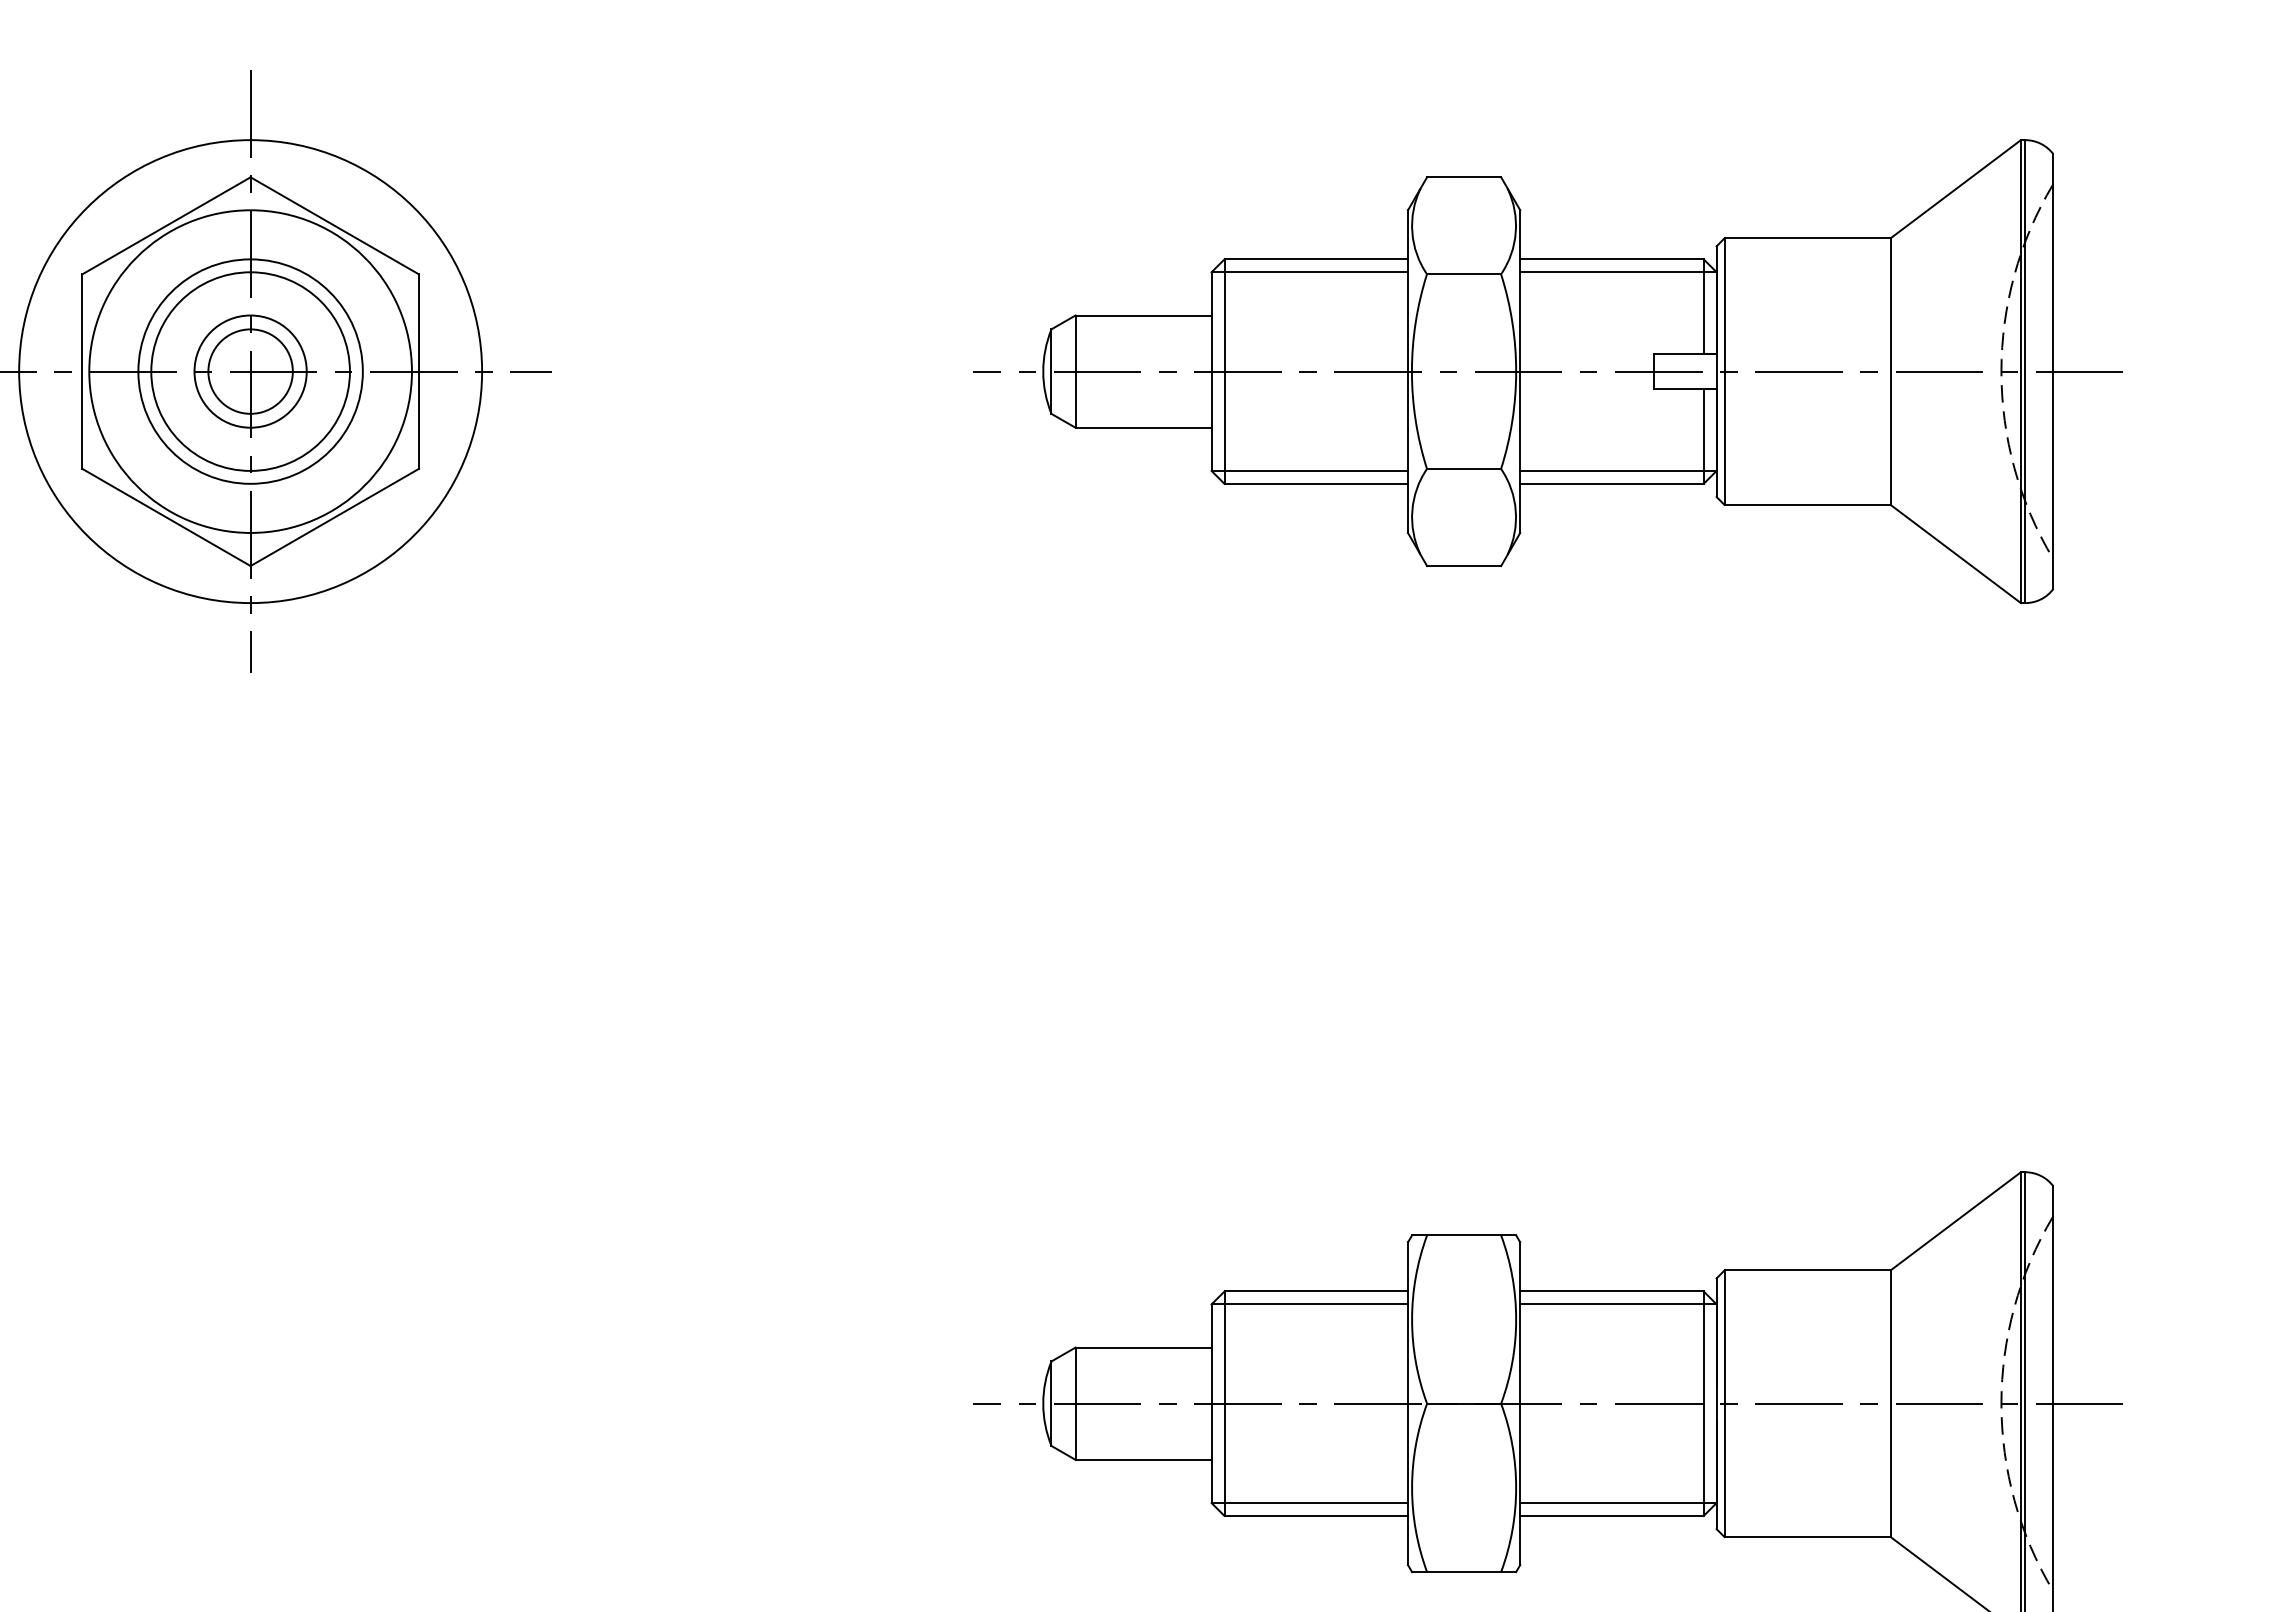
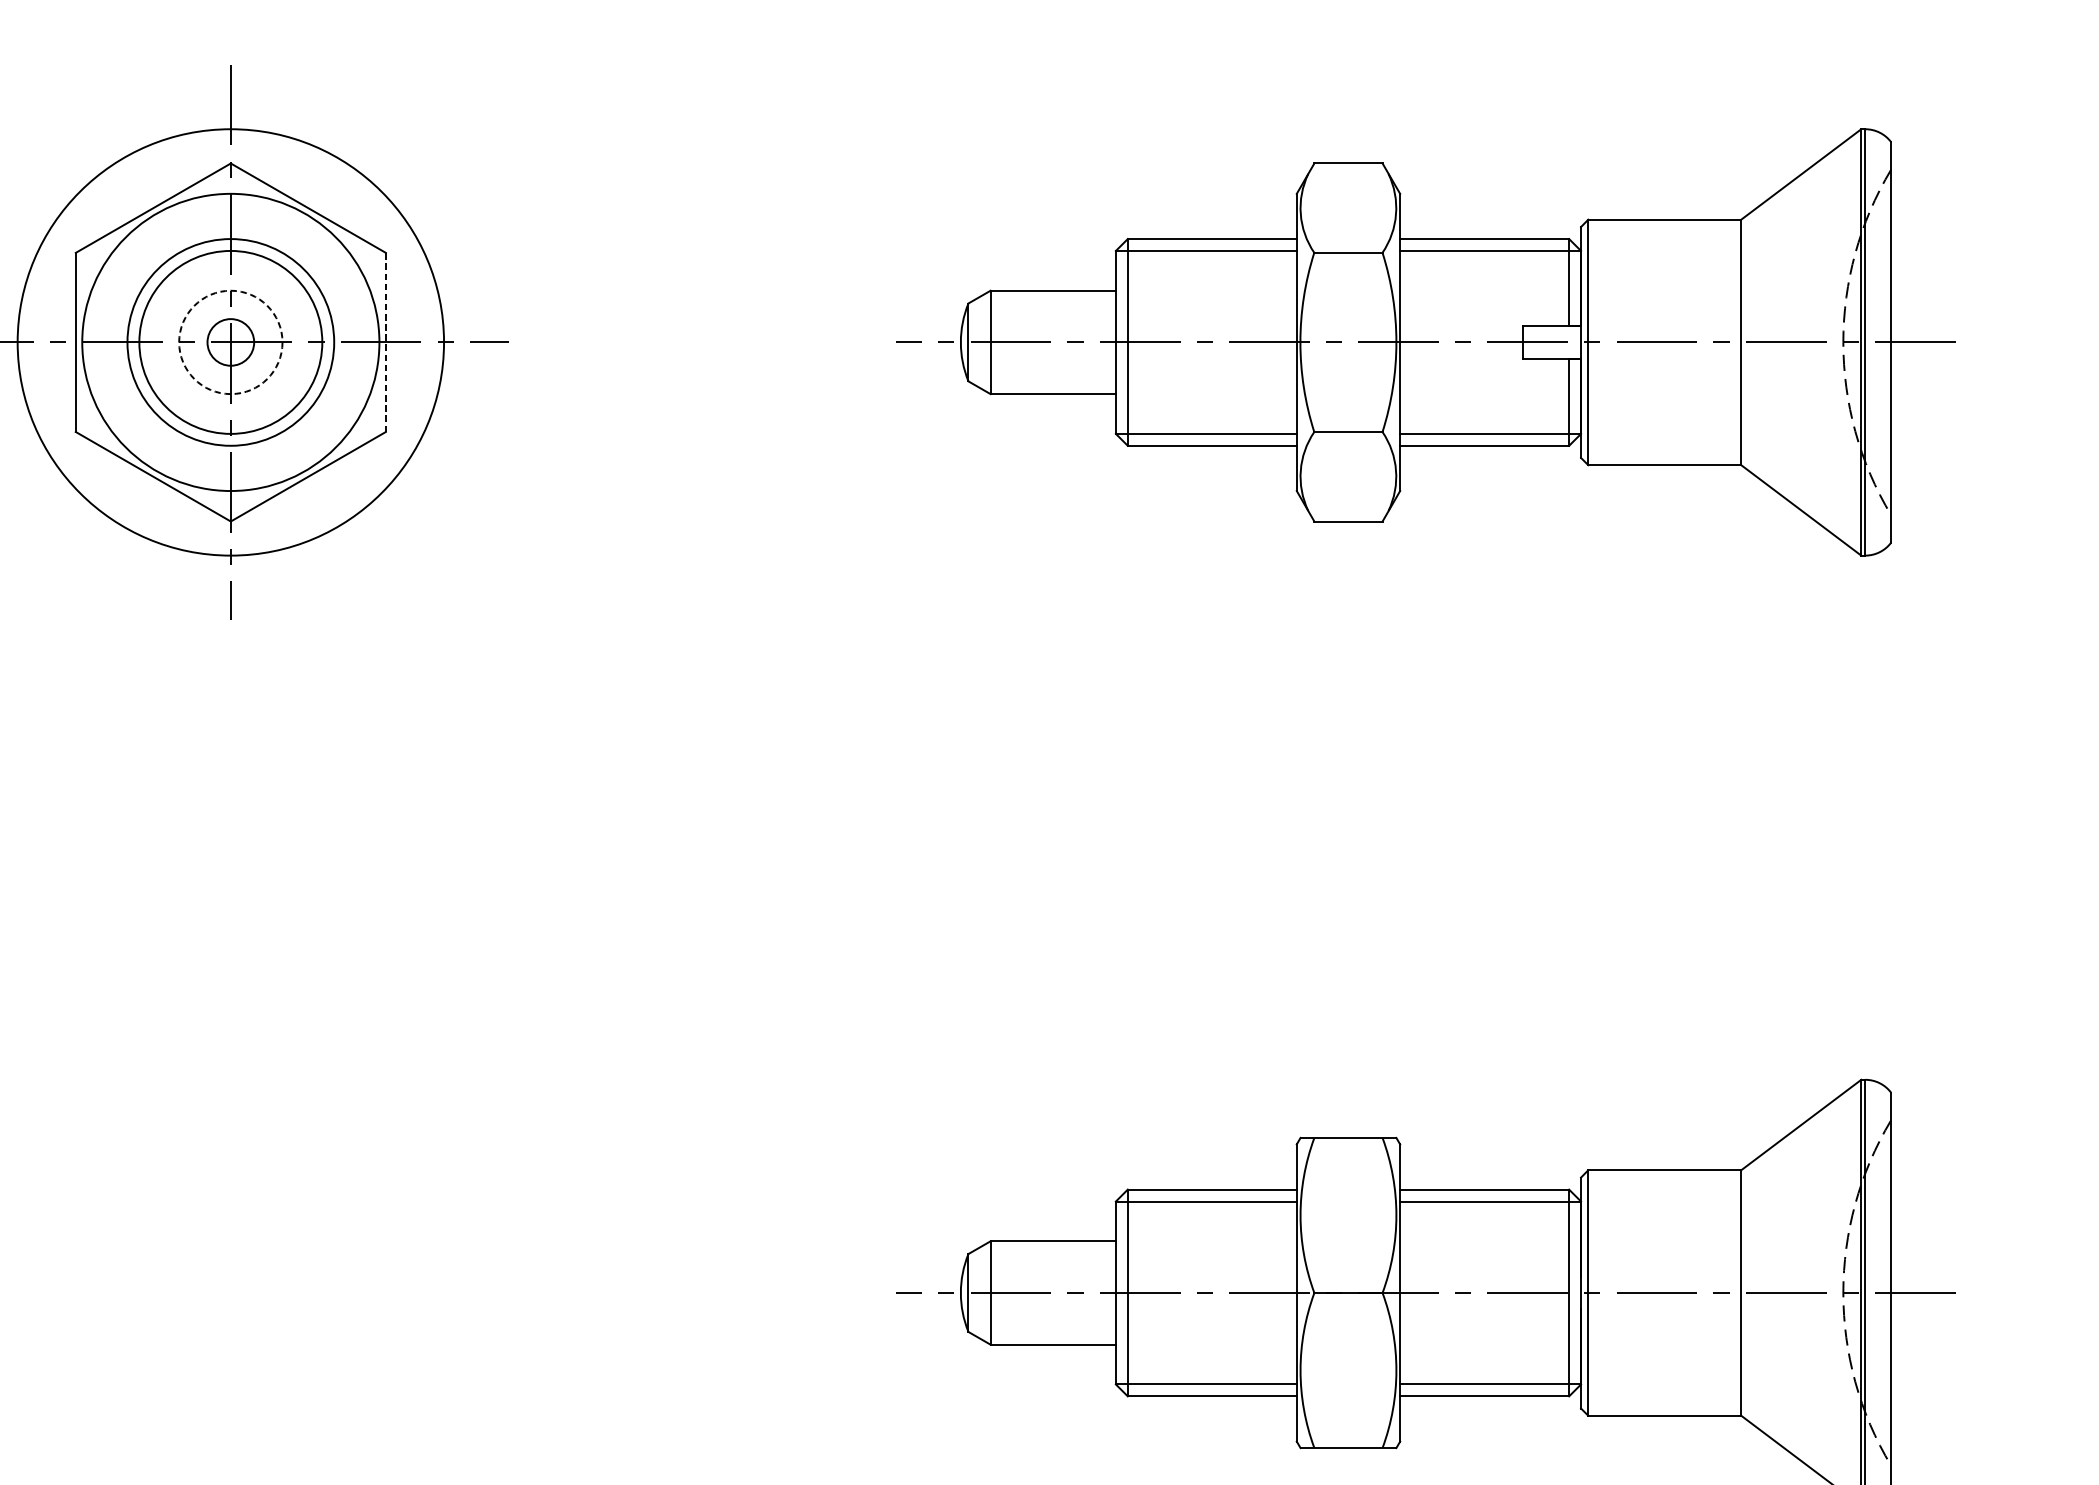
circle: (250, 371) -> (230, 342), size x0.6
circle: (250, 371) -> (230, 342), solid -> dashed
line: (418, 371) -> (385, 342), solid -> dashed

